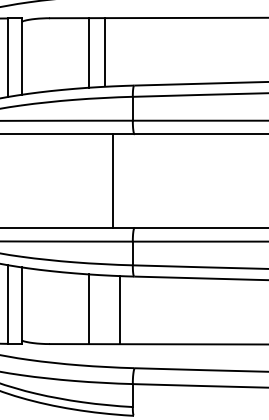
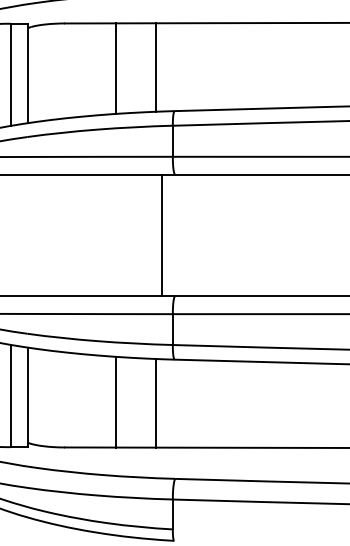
line: (105, 52) -> (156, 68), moved
line: (112, 180) -> (161, 234), moved

